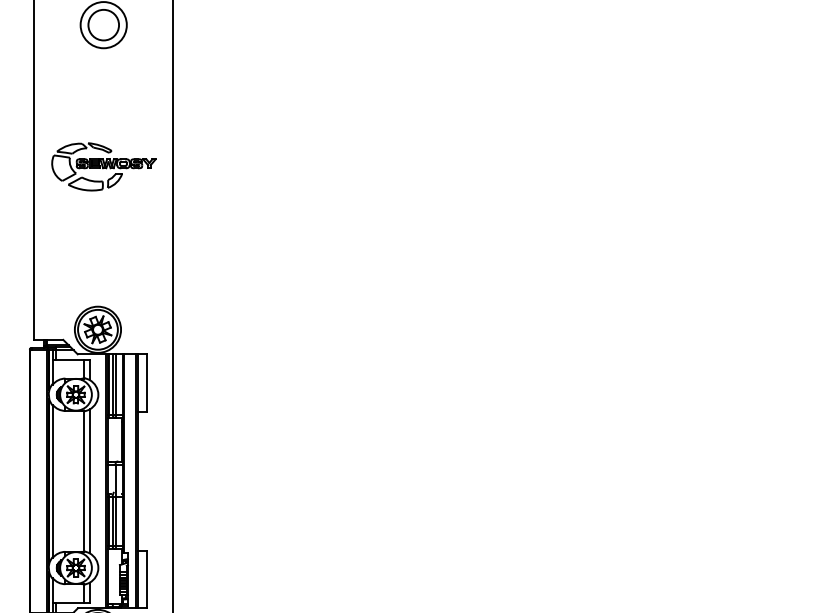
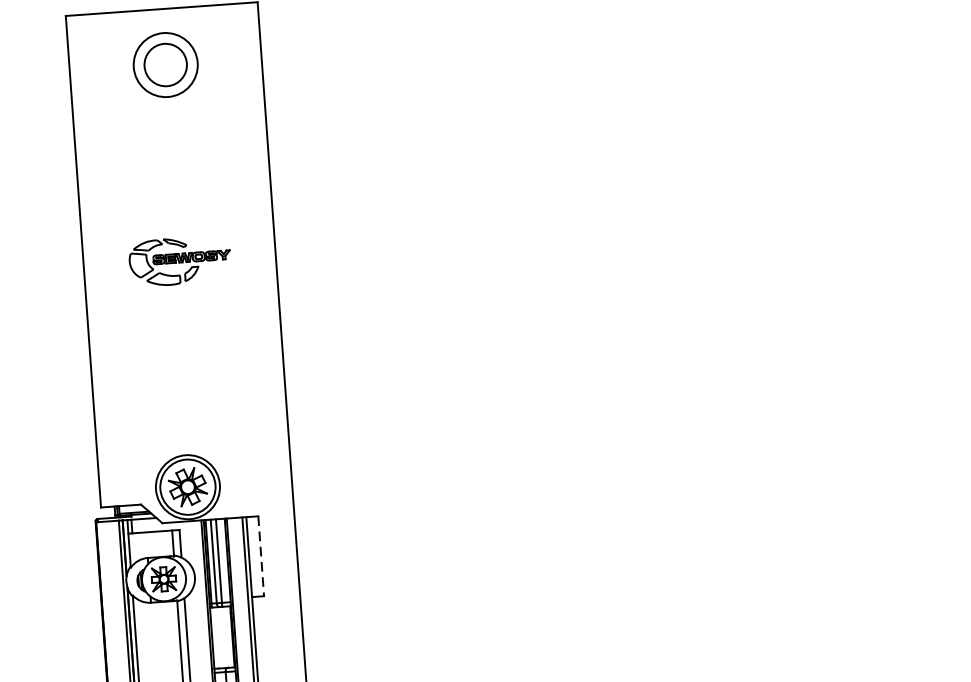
part: (103, 166) -> (179, 260), size x0.7
line: (147, 383) -> (261, 556), solid -> dashed

